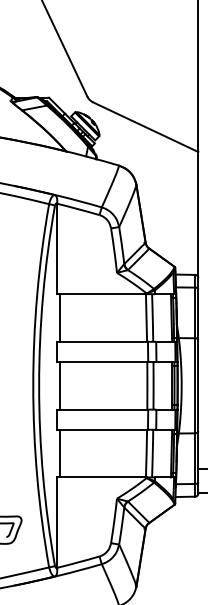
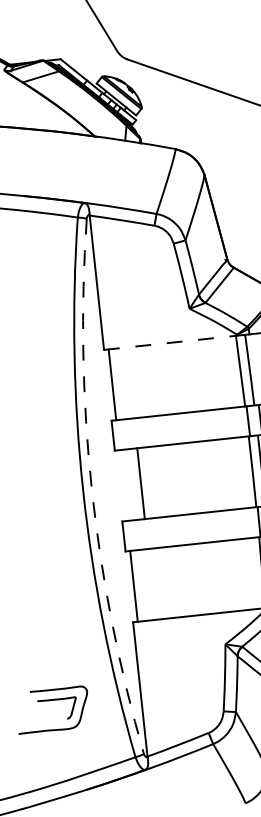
line: (102, 294) -> (171, 343), solid -> dashed
arc: (39, 385) -> (92, 488), solid -> dashed
line: (60, 385) -> (141, 483), moved

